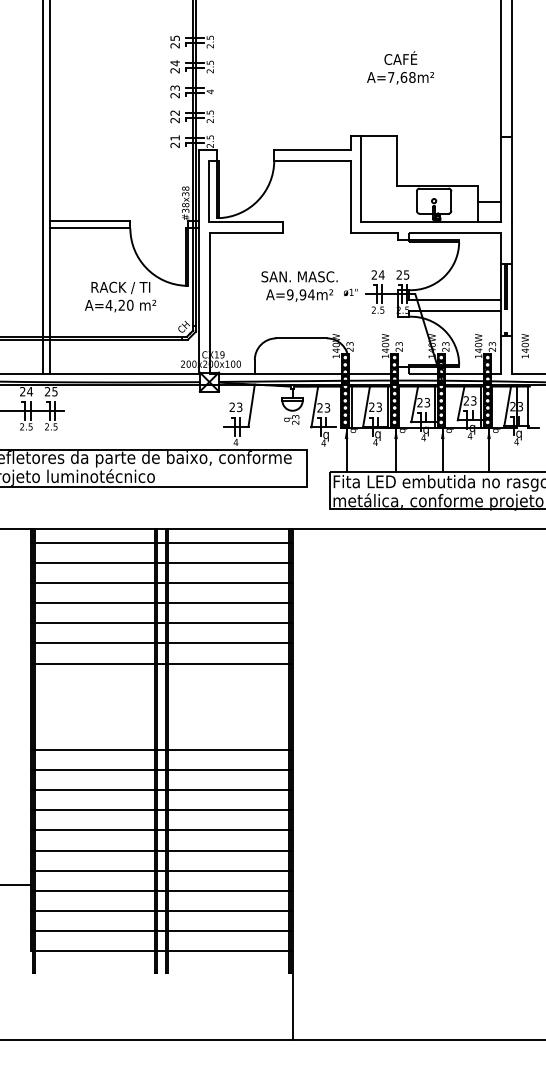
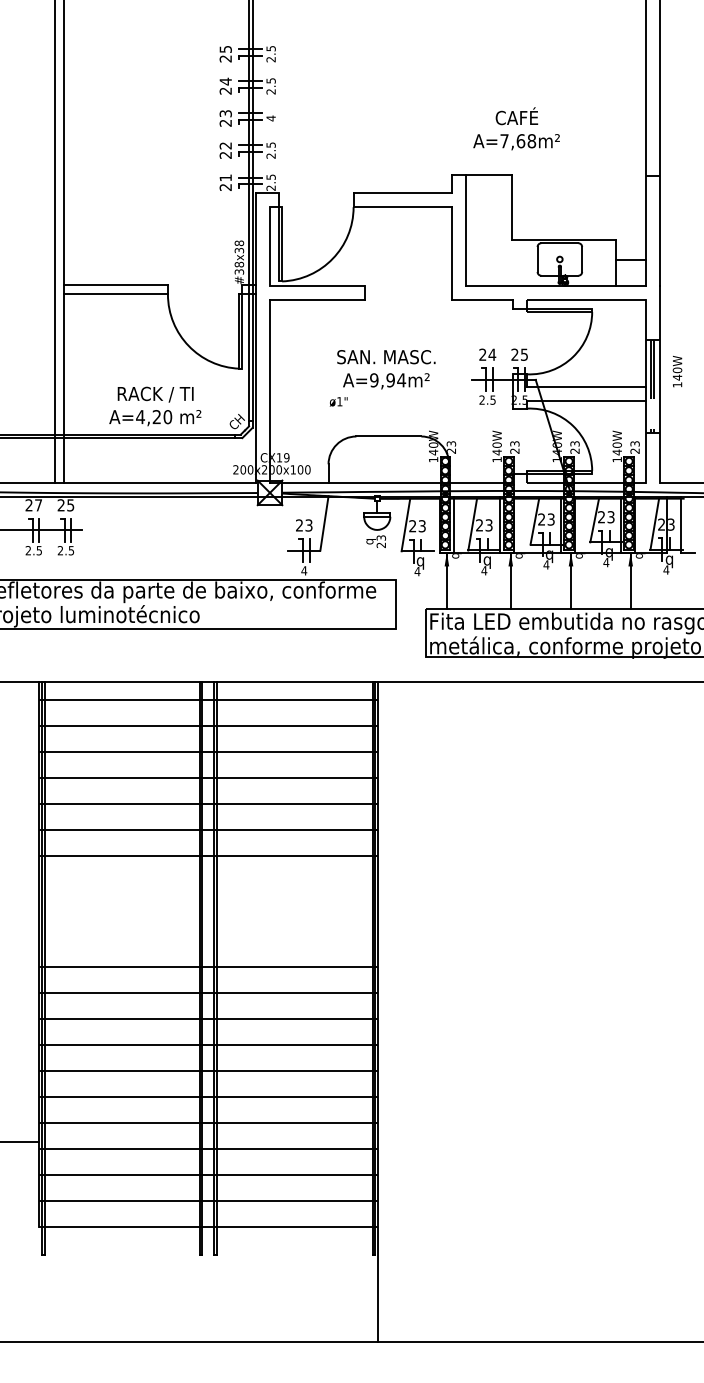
text: (400, 67) -> (516, 128), moved
text: (350, 291) -> (338, 400), moved
text: (120, 296) -> (155, 405), moved
text: (524, 346) -> (676, 372), moved
text: (30, 391) -> (39, 505), 24 -> 27

